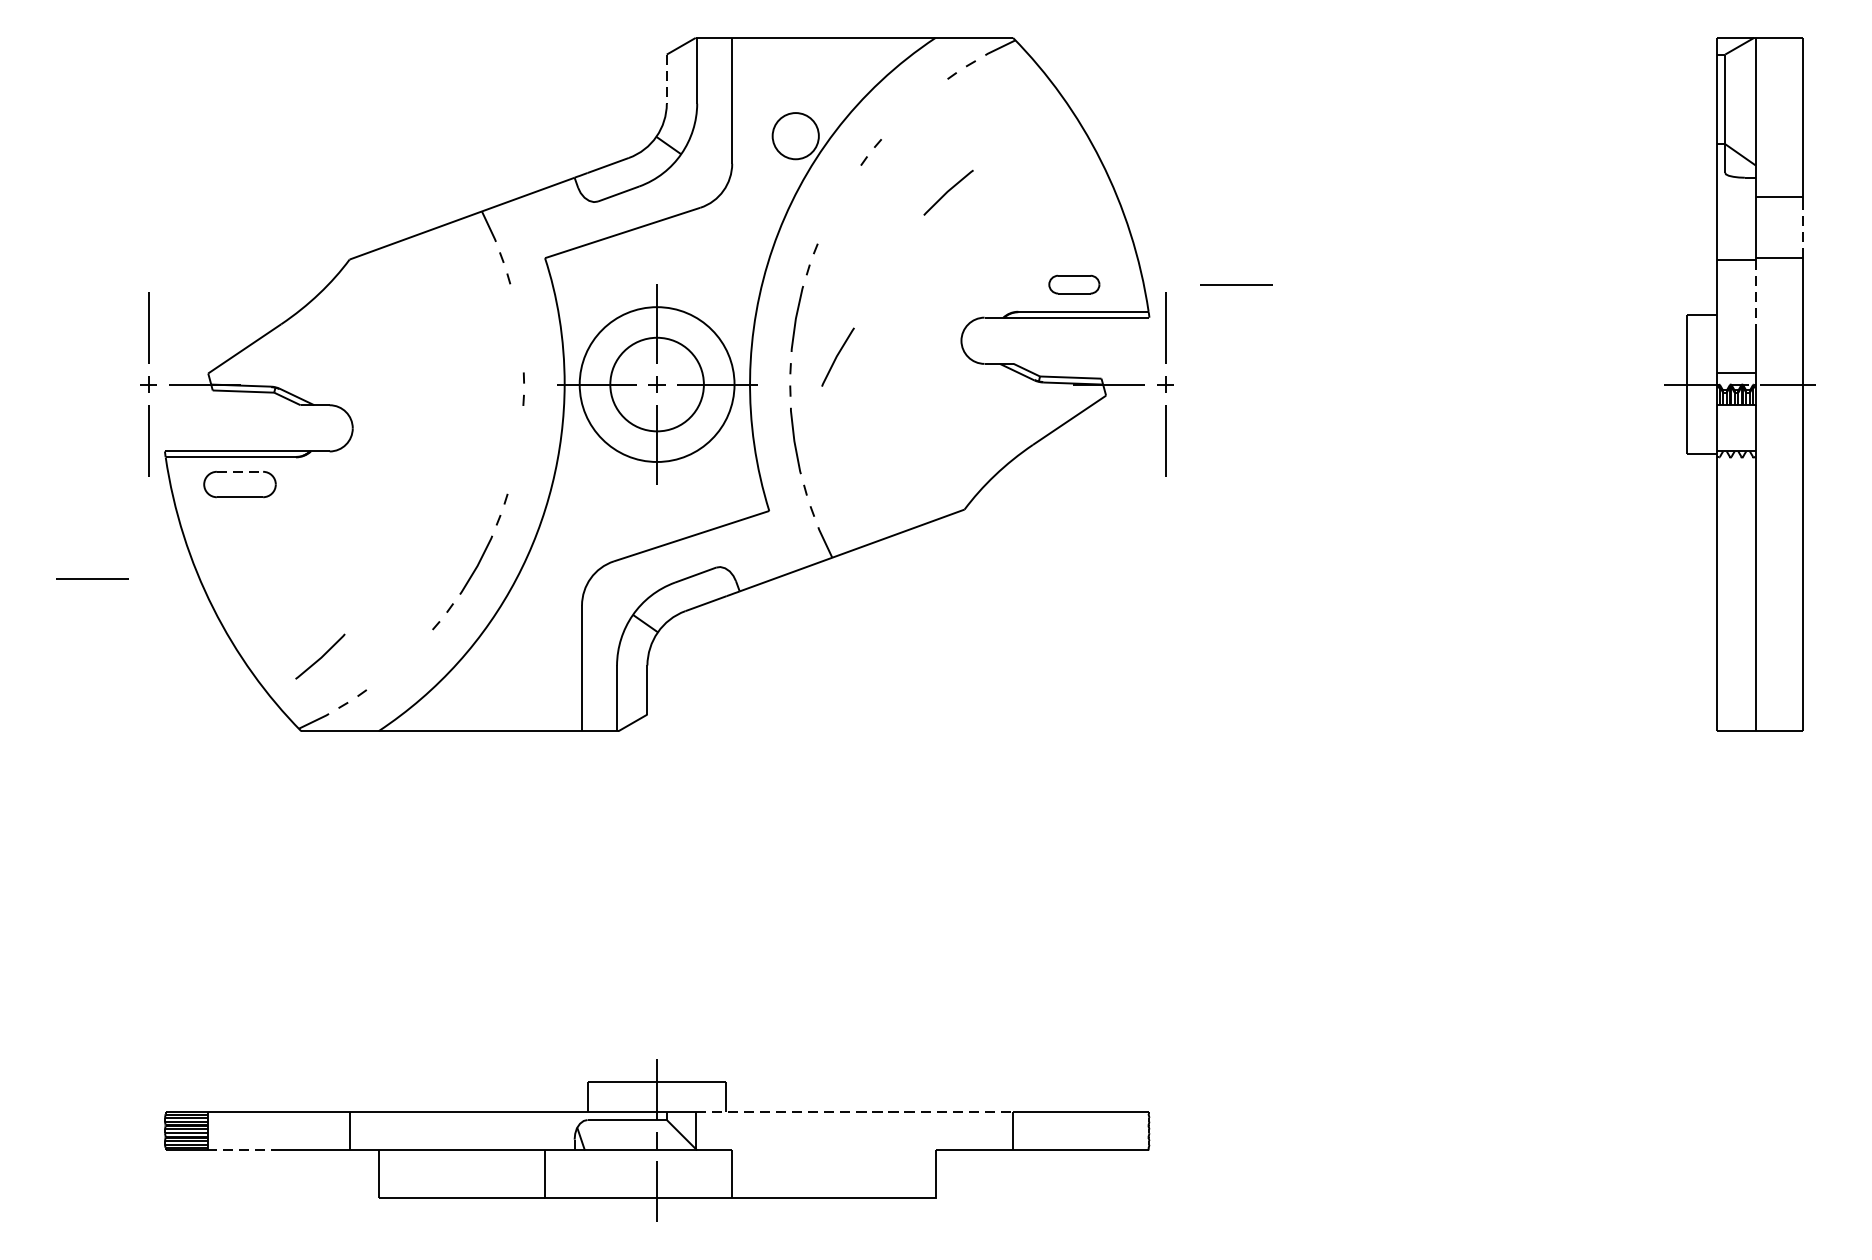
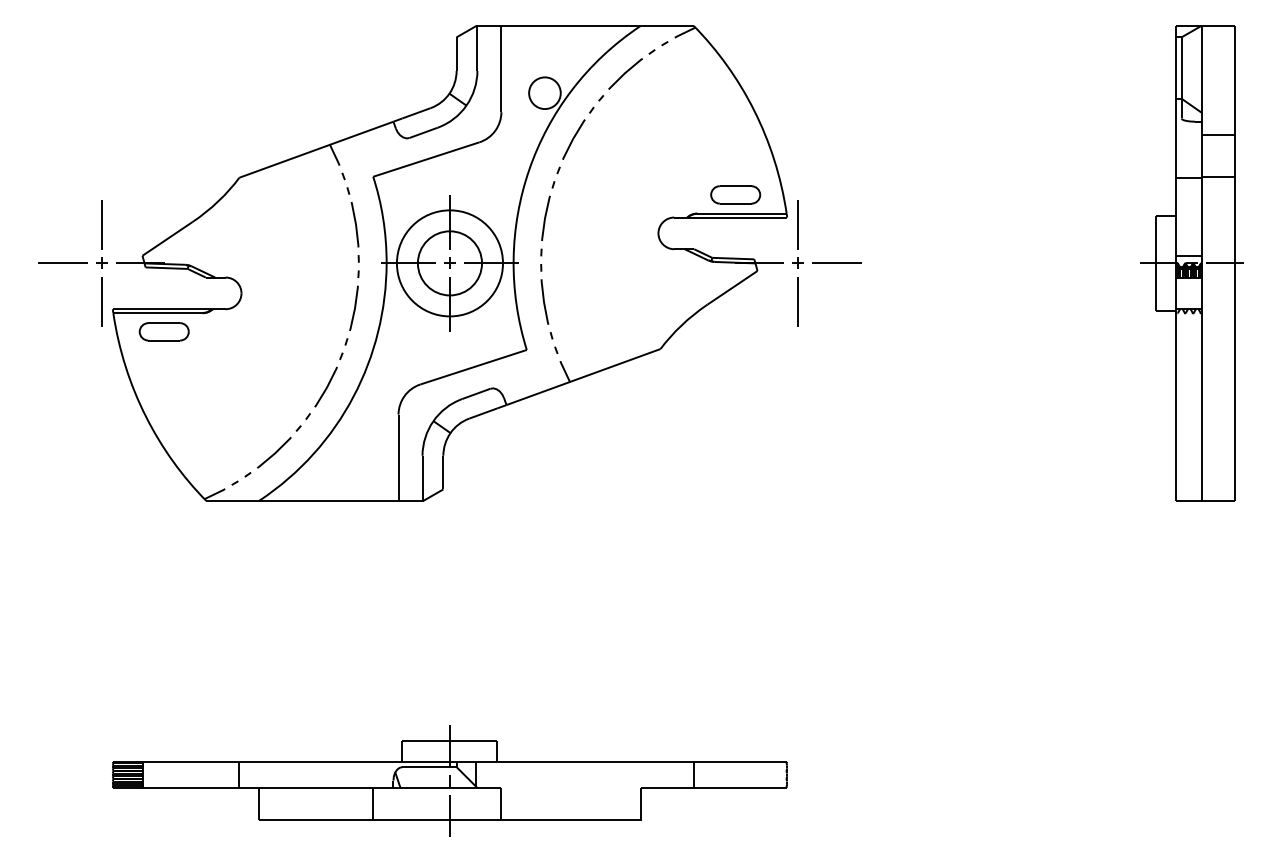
line: (666, 79) -> (456, 54), dashed -> solid
line: (948, 192) -> (625, 73), moved
line: (1802, 232) -> (1234, 159), dashed -> solid
part: (1073, 284) -> (735, 194), size x1.43
line: (1236, 284) -> (836, 262), moved
line: (1755, 292) -> (1202, 200), dashed -> solid
line: (517, 326) -> (354, 223), added
line: (837, 356) -> (573, 139), moved
line: (517, 448) -> (354, 307), added
line: (240, 472) -> (164, 323), dashed -> solid
line: (91, 577) -> (62, 262), moved
line: (320, 656) -> (274, 452), moved
line: (854, 1111) -> (585, 761), dashed -> solid
line: (244, 1149) -> (167, 787), dashed -> solid

